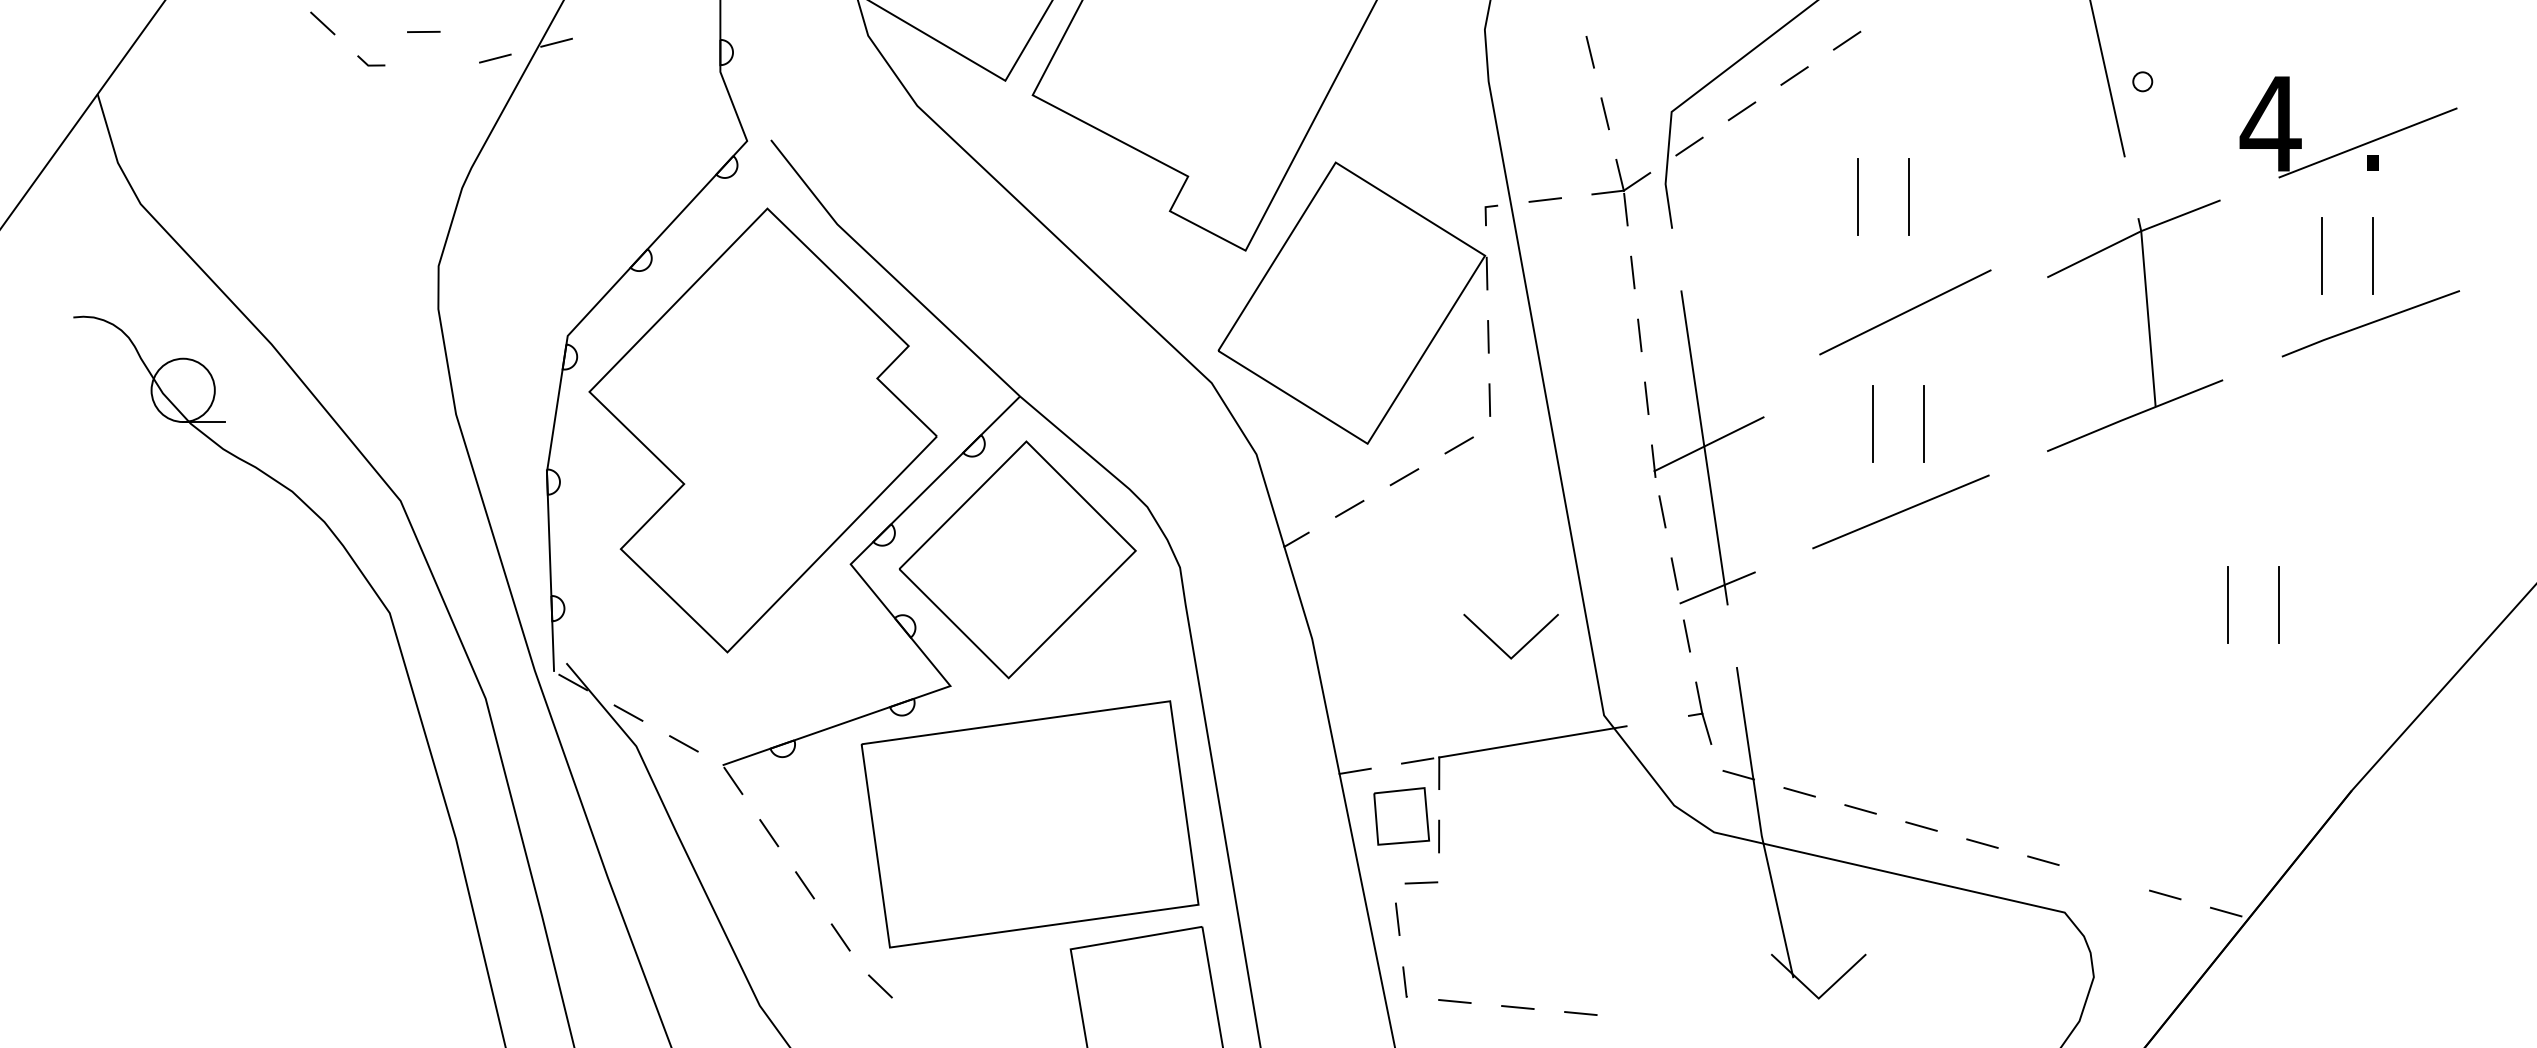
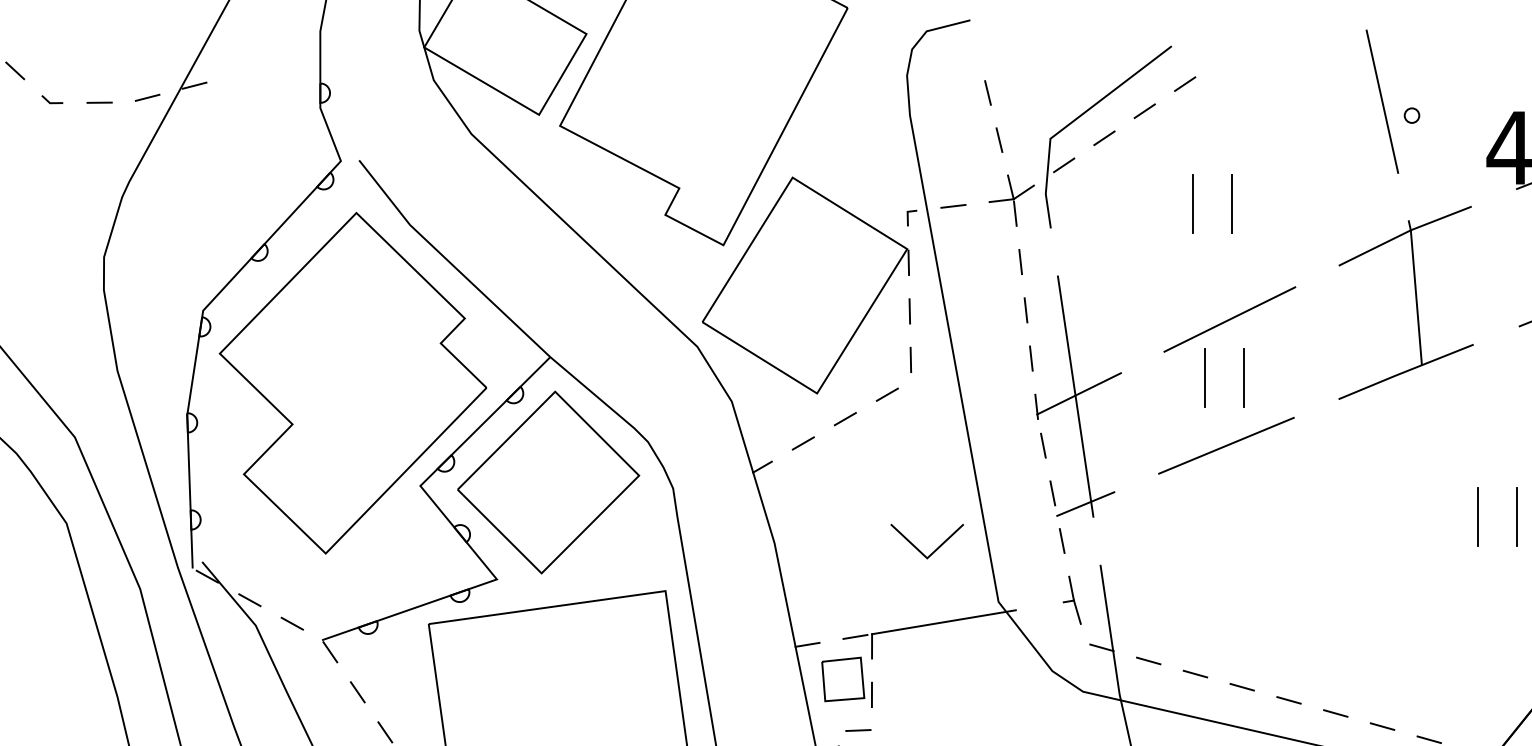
line: (423, 31) -> (99, 102), moved
line: (1905, 312) -> (1229, 319), moved
line: (2104, 877) -> (1382, 726), added

